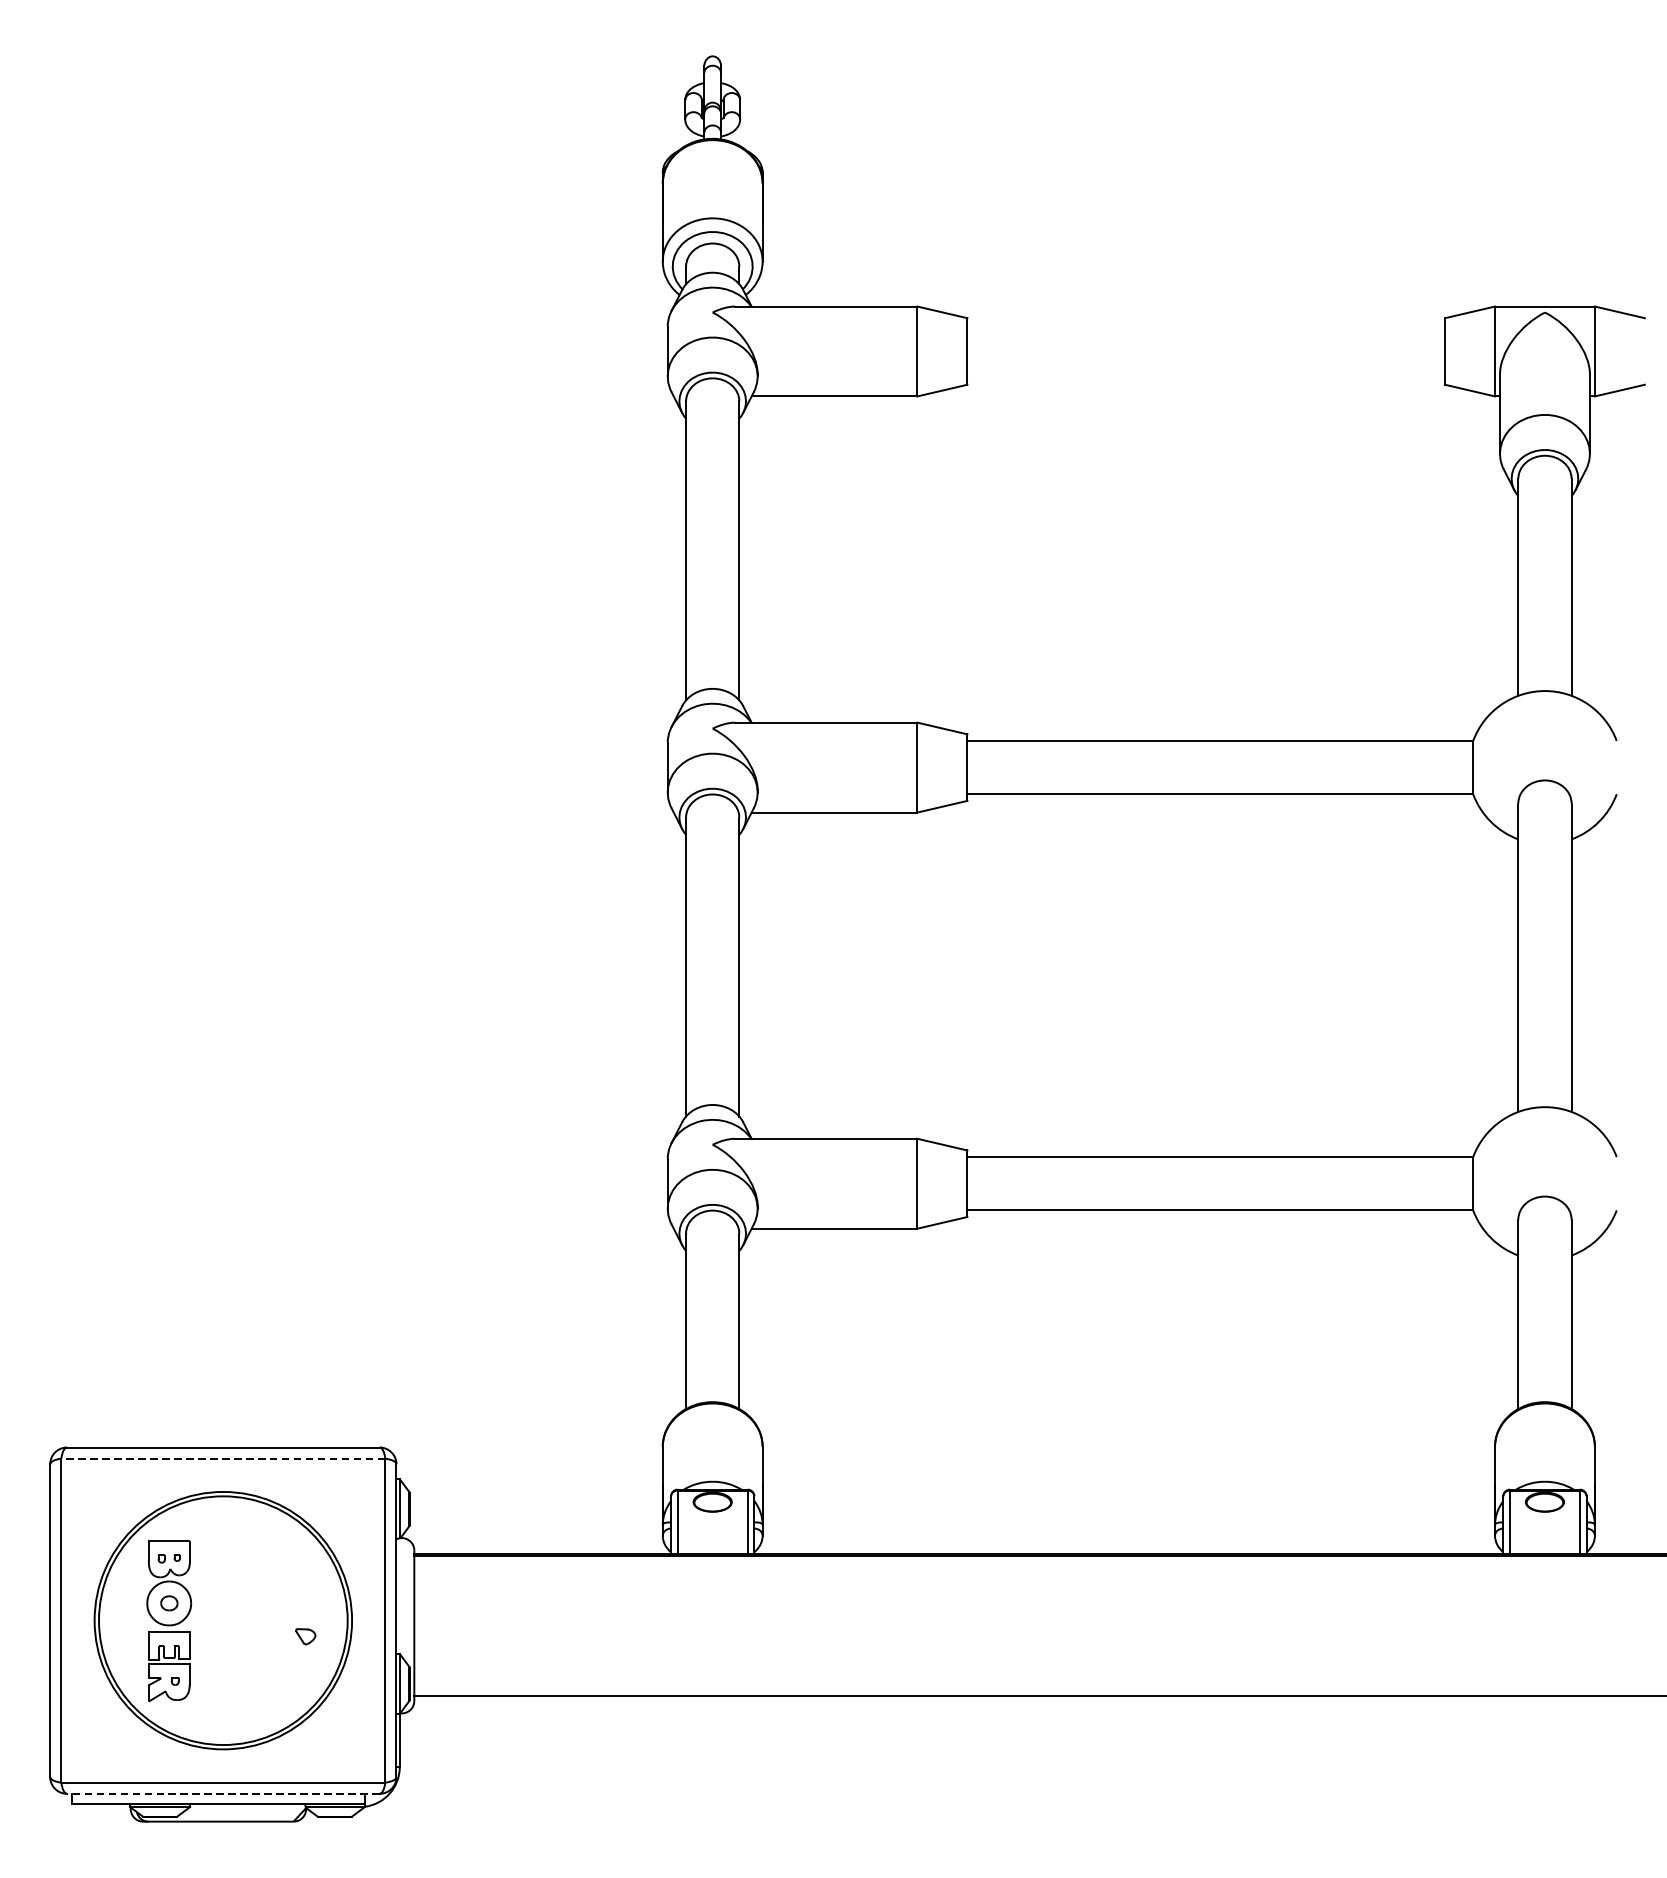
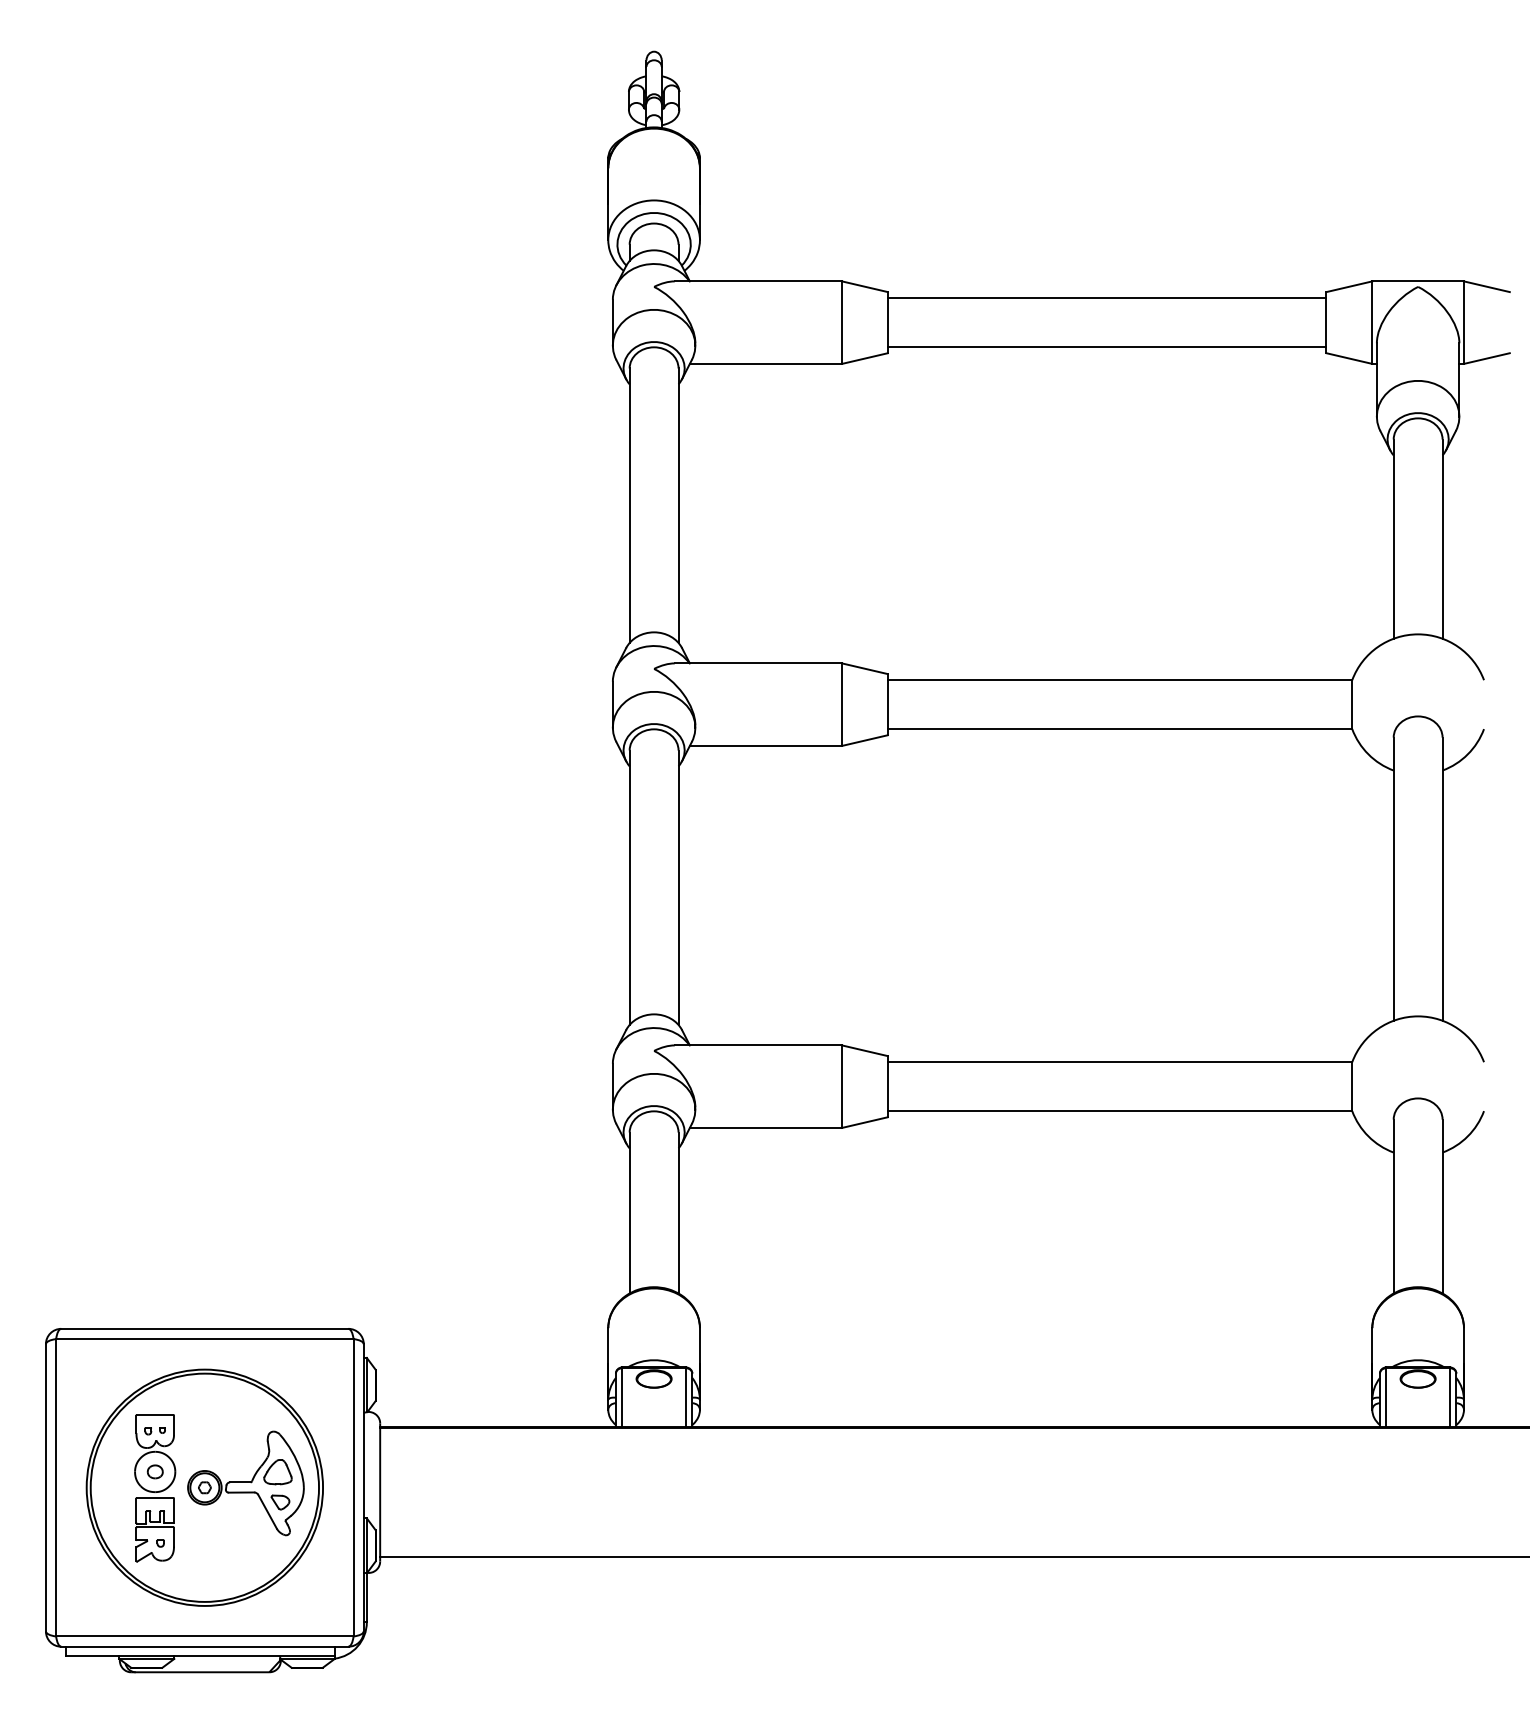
line: (1205, 325) -> (1106, 298), added
line: (1205, 378) -> (1106, 347), added
line: (222, 1459) -> (204, 1339), dashed -> solid
part: (267, 1615) -> (245, 1483), added
line: (222, 1793) -> (204, 1646), dashed -> solid

